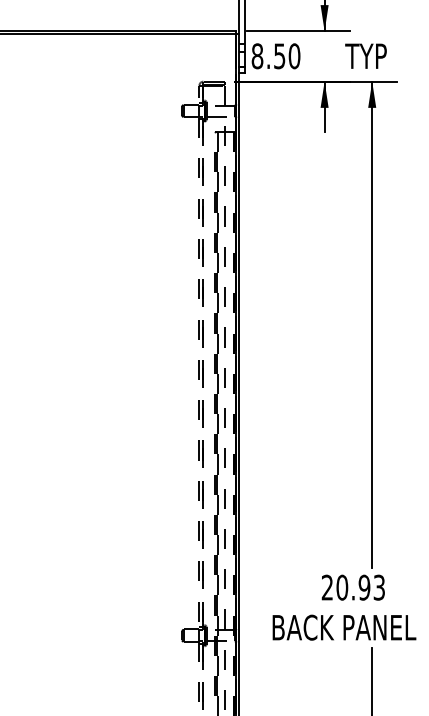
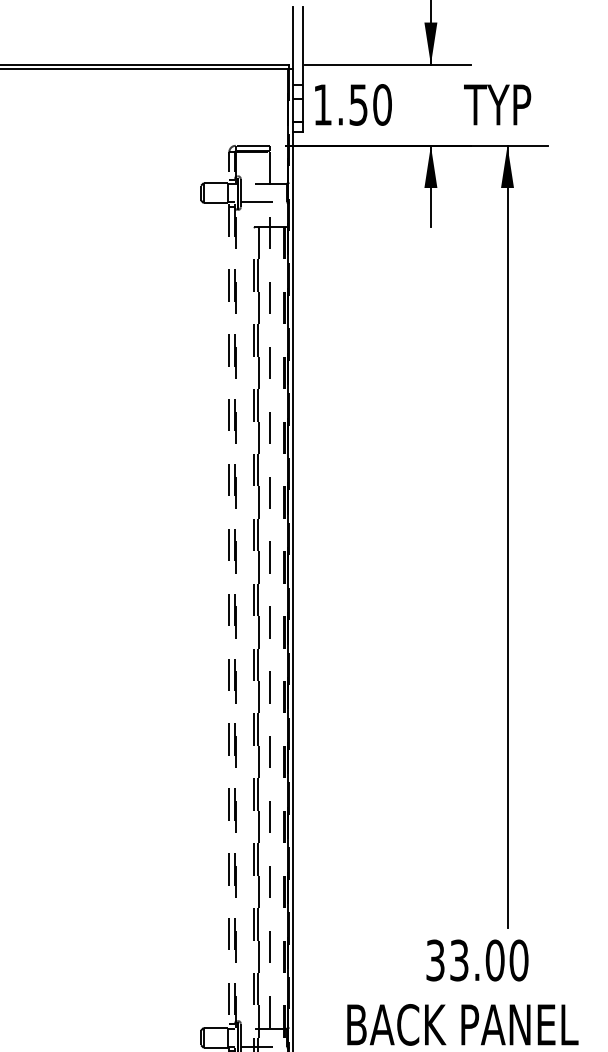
text: (257, 56) -> (322, 105), 8.50 -> 1.50
text: (353, 587) -> (477, 960), 20.93 -> 33.00

